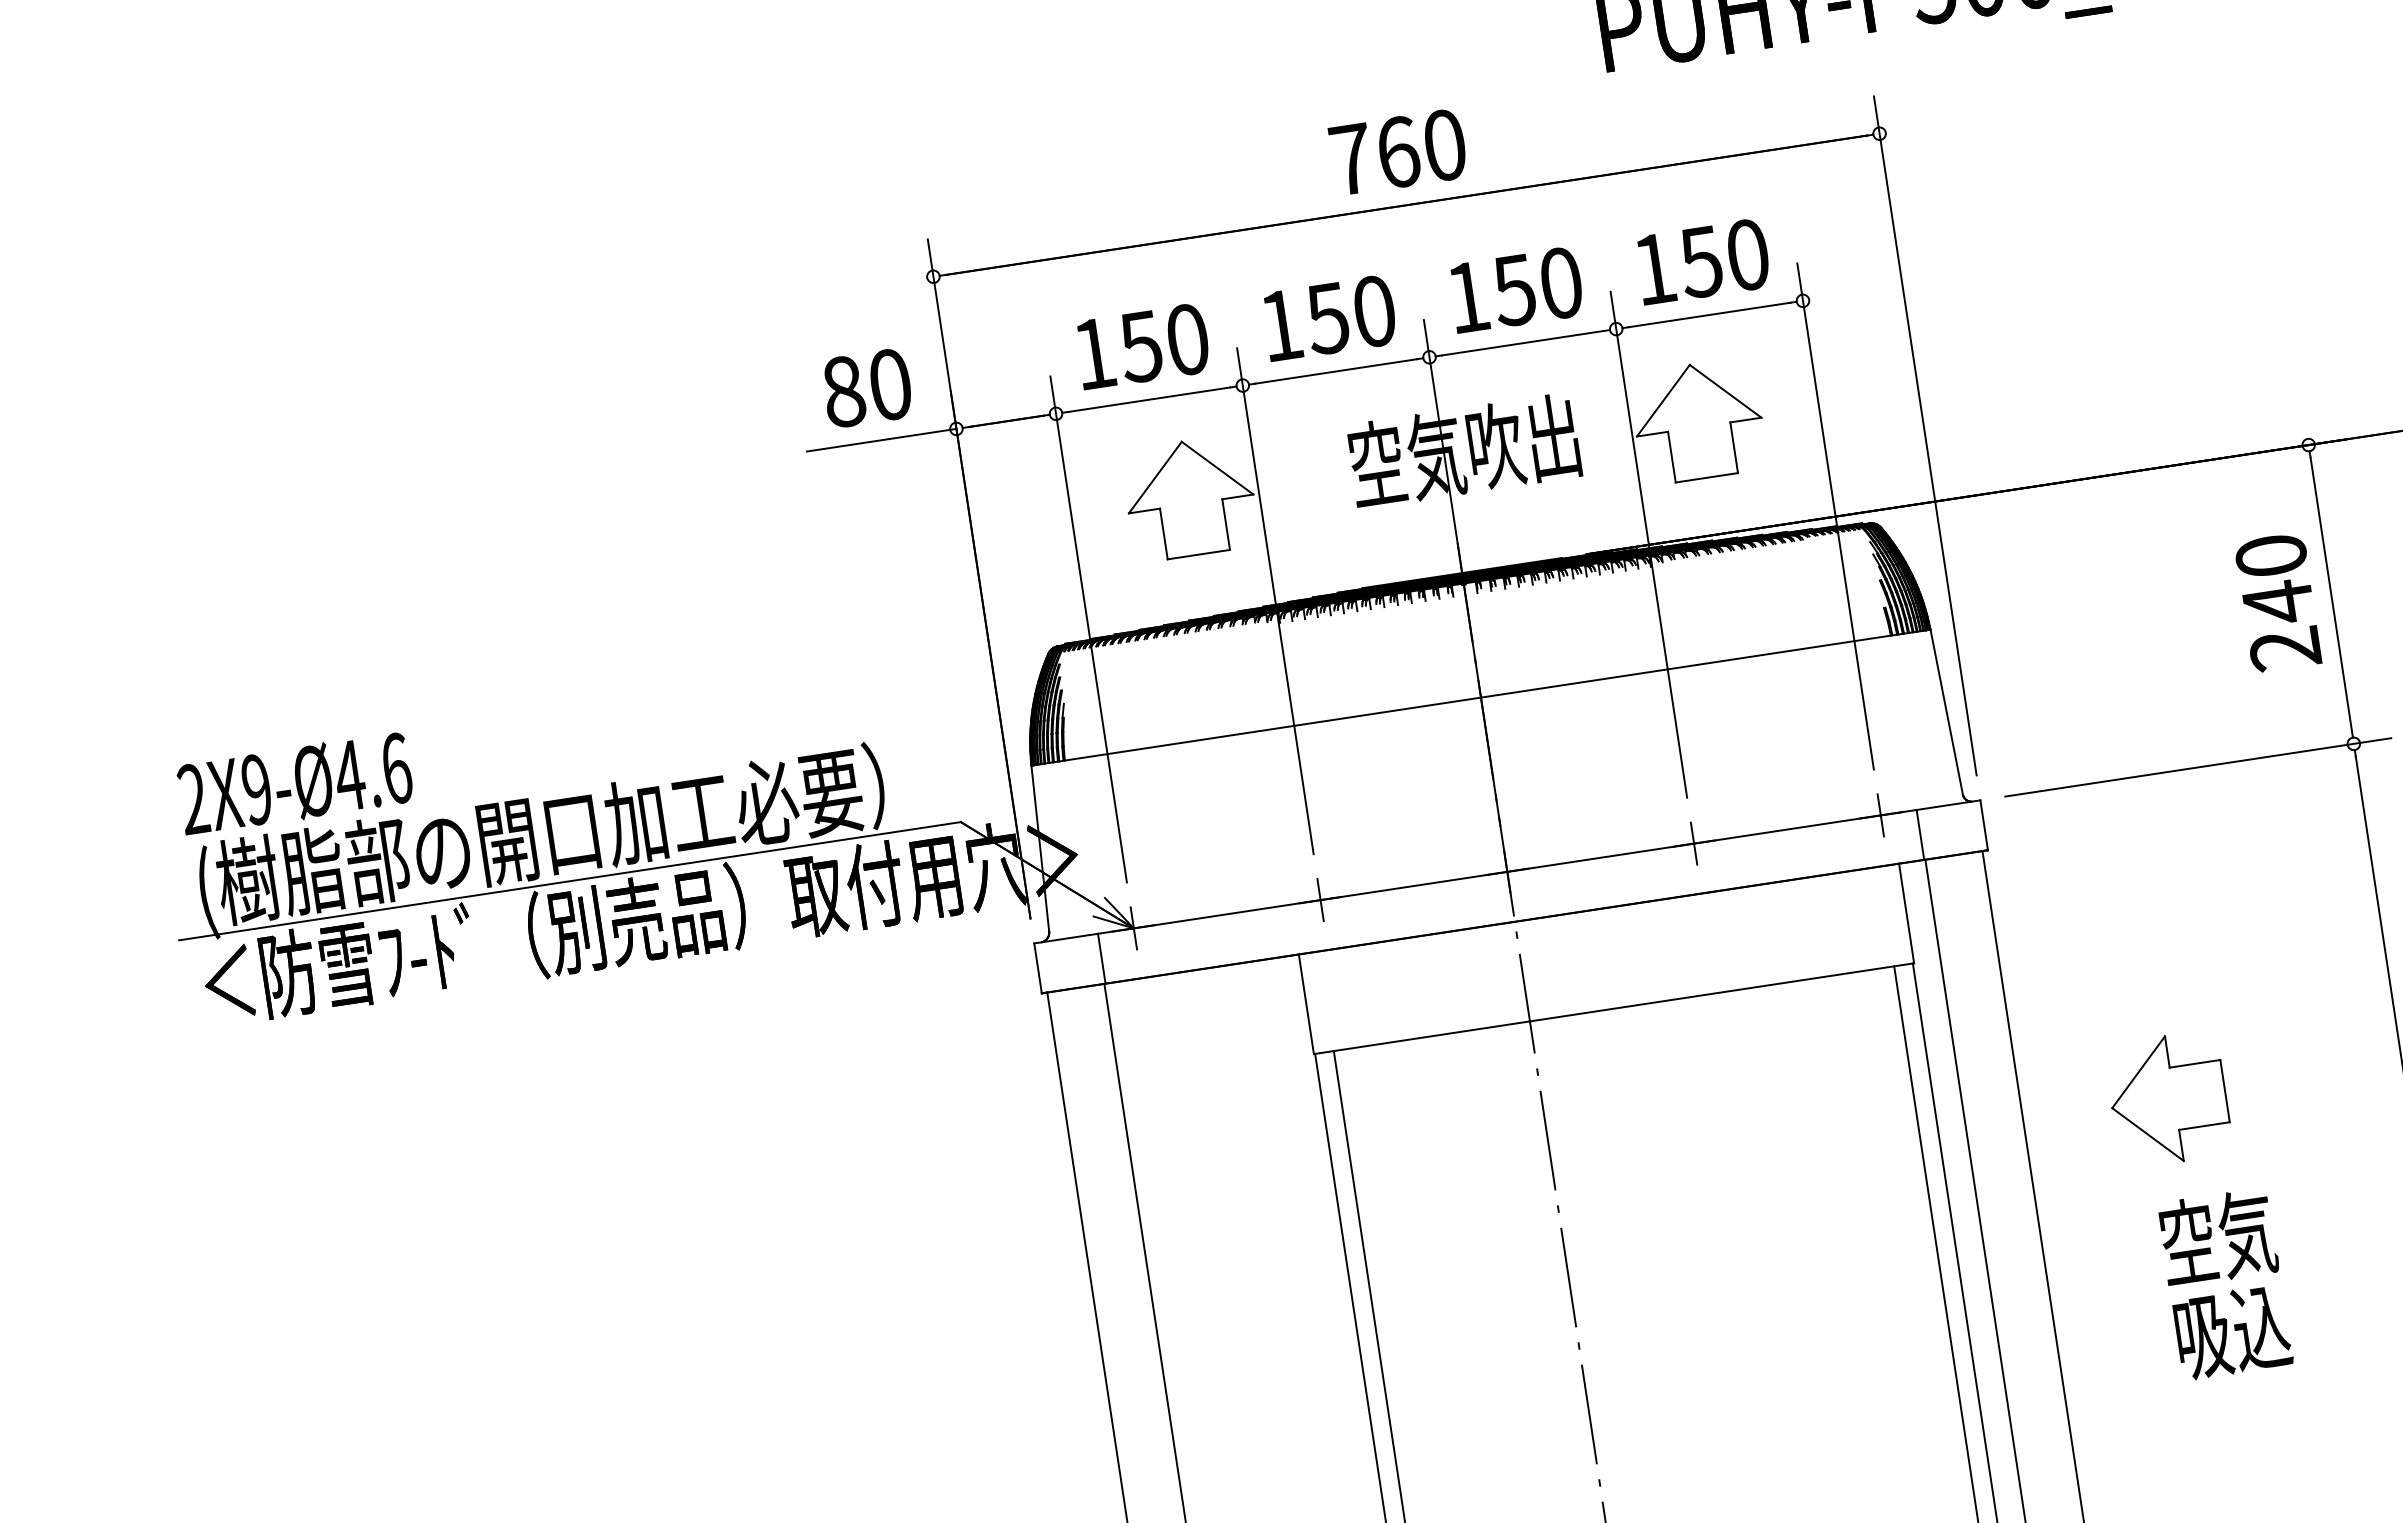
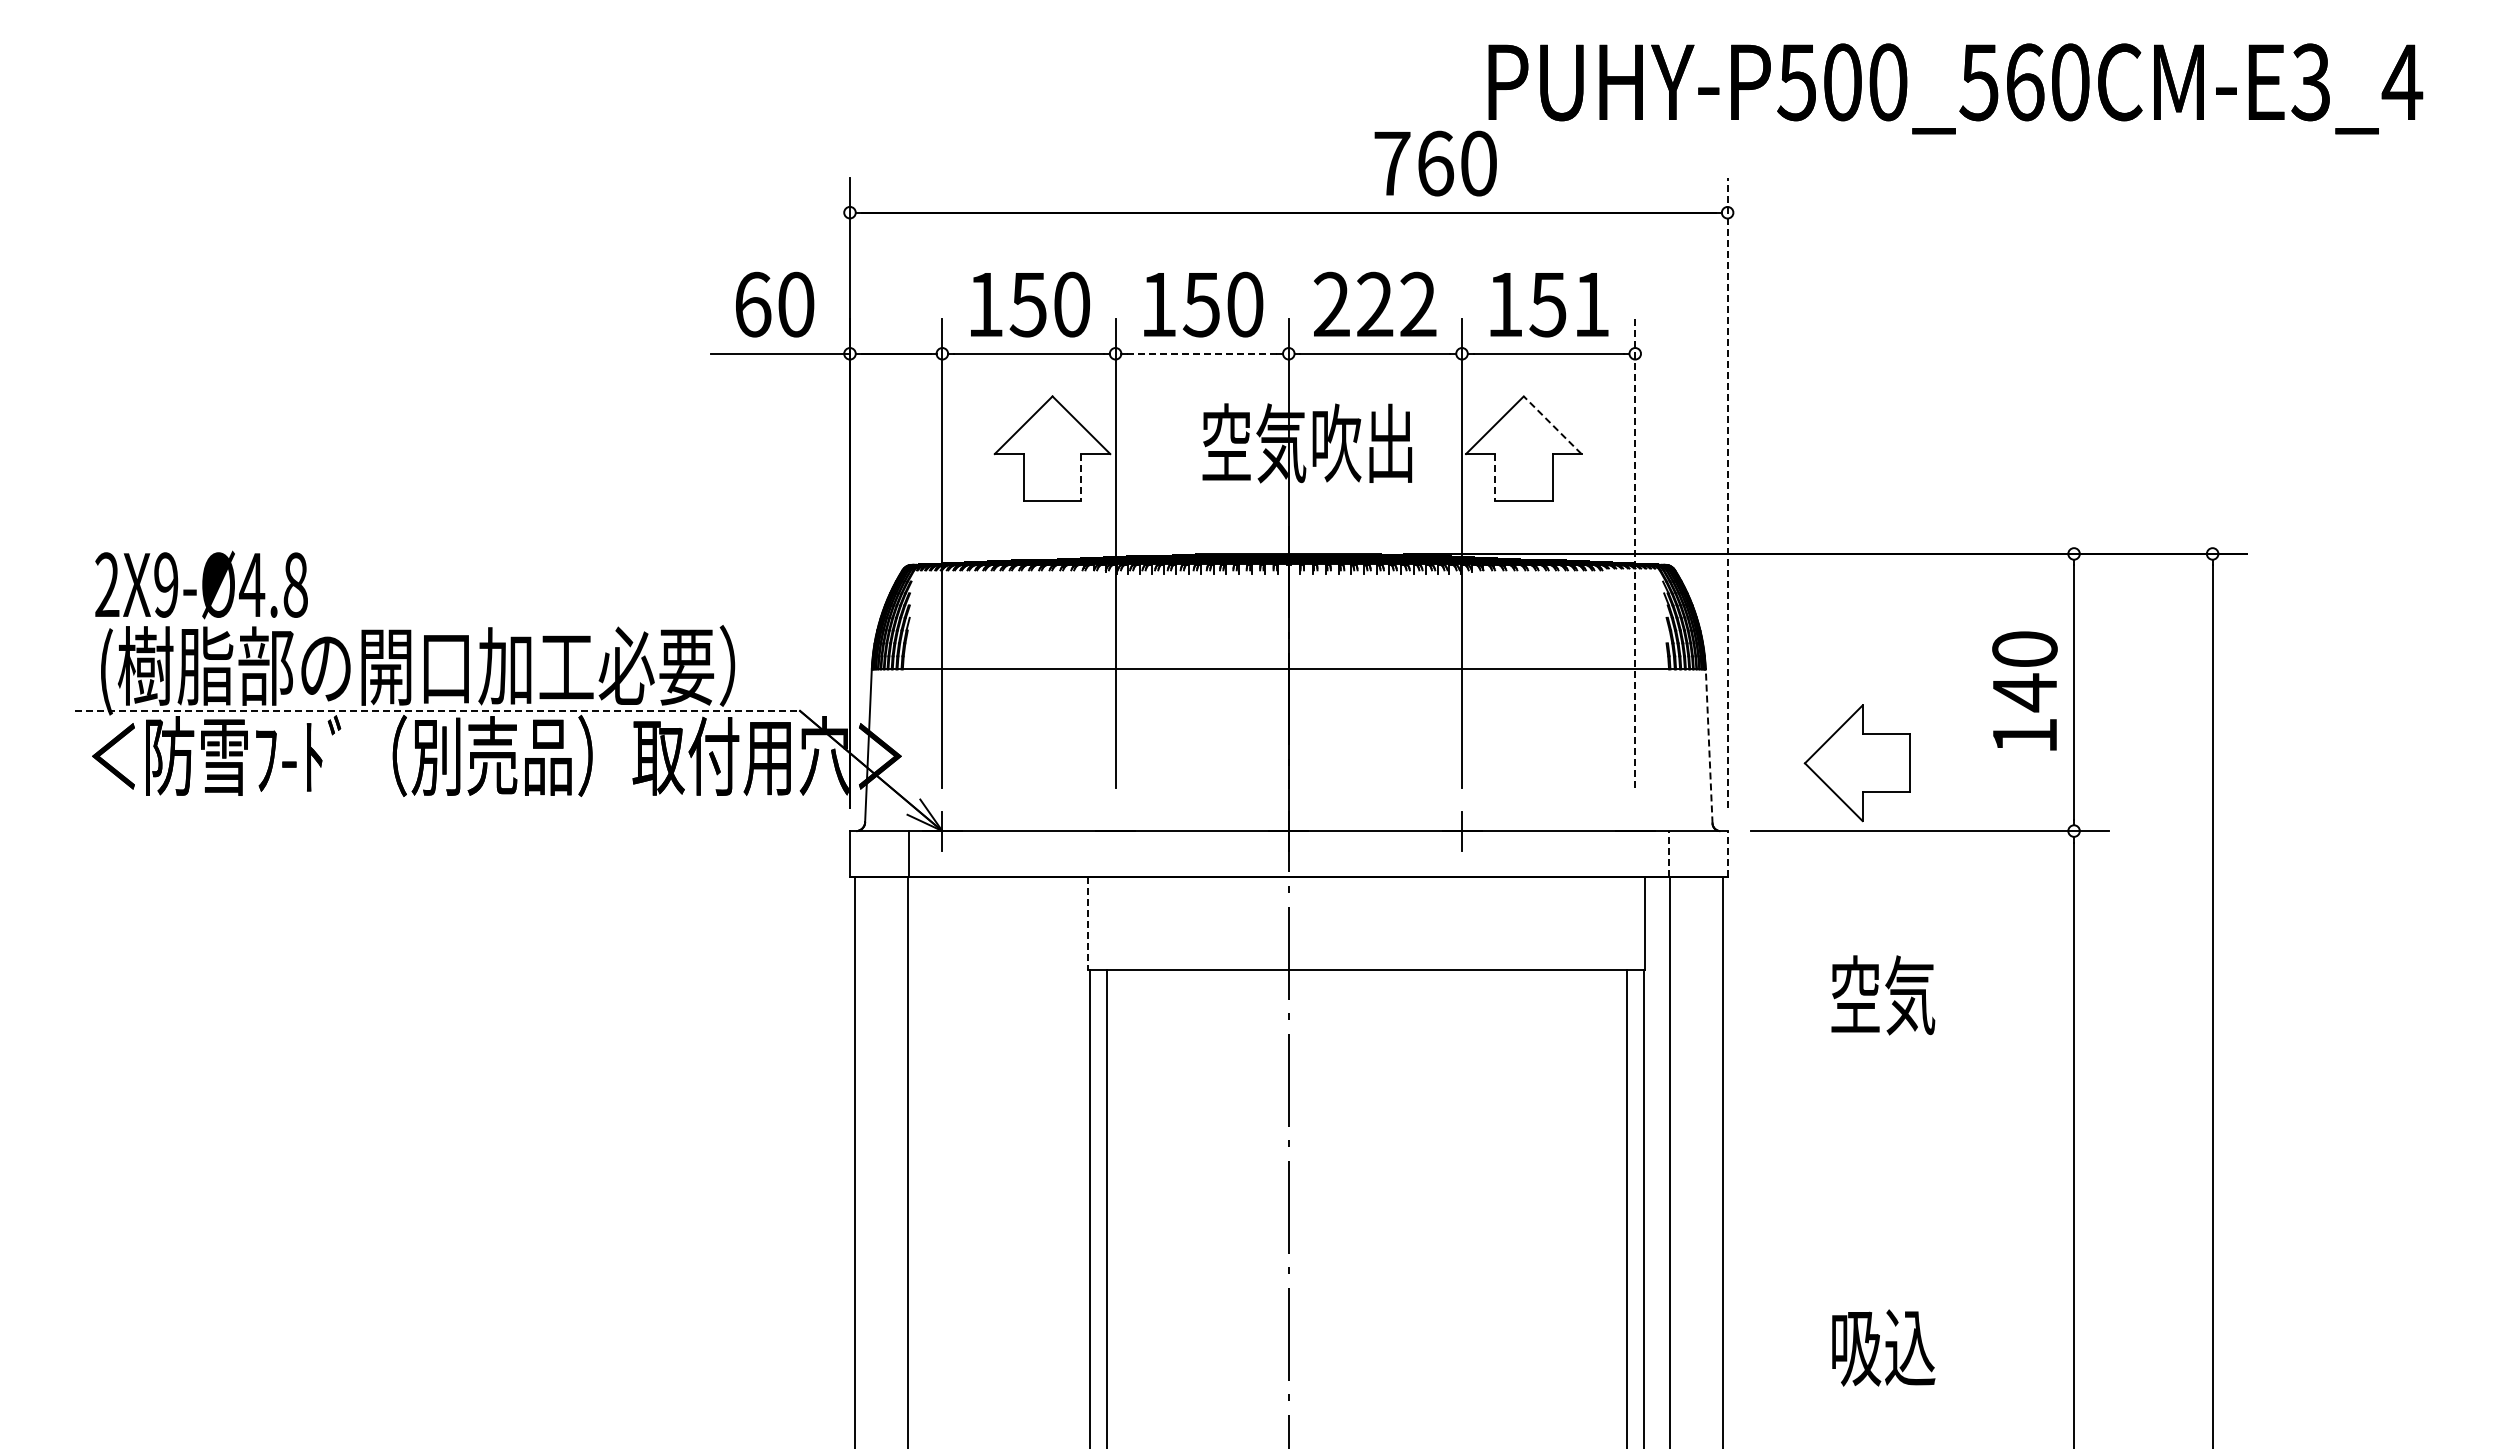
text: (1398, 152) -> (1435, 163), moved
text: (1747, 254) -> (1591, 304), 150 -> 151
text: (1513, 290) -> (1374, 304), 150 -> 222
line: (1336, 371) -> (1202, 353), solid -> dashed
text: (844, 391) -> (753, 304), 80 -> 60
line: (1725, 391) -> (1552, 425), solid -> dashed
line: (1925, 436) -> (1727, 493), solid -> dashed
line: (1671, 458) -> (1494, 478), solid -> dashed
line: (1835, 516) -> (1635, 553), solid -> dashed
line: (1226, 525) -> (1081, 478), solid -> dashed
text: (2285, 649) -> (2024, 736), 240 -> 140
line: (1946, 711) -> (1709, 745), solid -> dashed
text: (396, 768) -> (295, 584), 2X9-Ø4.6 -> 2X9-Ø4.8
line: (1880, 814) -> (1635, 830), removed
line: (1983, 824) -> (1727, 853), solid -> dashed
line: (1920, 834) -> (1668, 853), solid -> dashed
line: (569, 880) -> (437, 710), solid -> dashed
line: (1320, 899) -> (1115, 830), removed
line: (1306, 1005) -> (1088, 924), solid -> dashed
part: (2167, 1099) -> (1856, 763), moved
text: (2218, 1237) -> (1883, 995), moved

